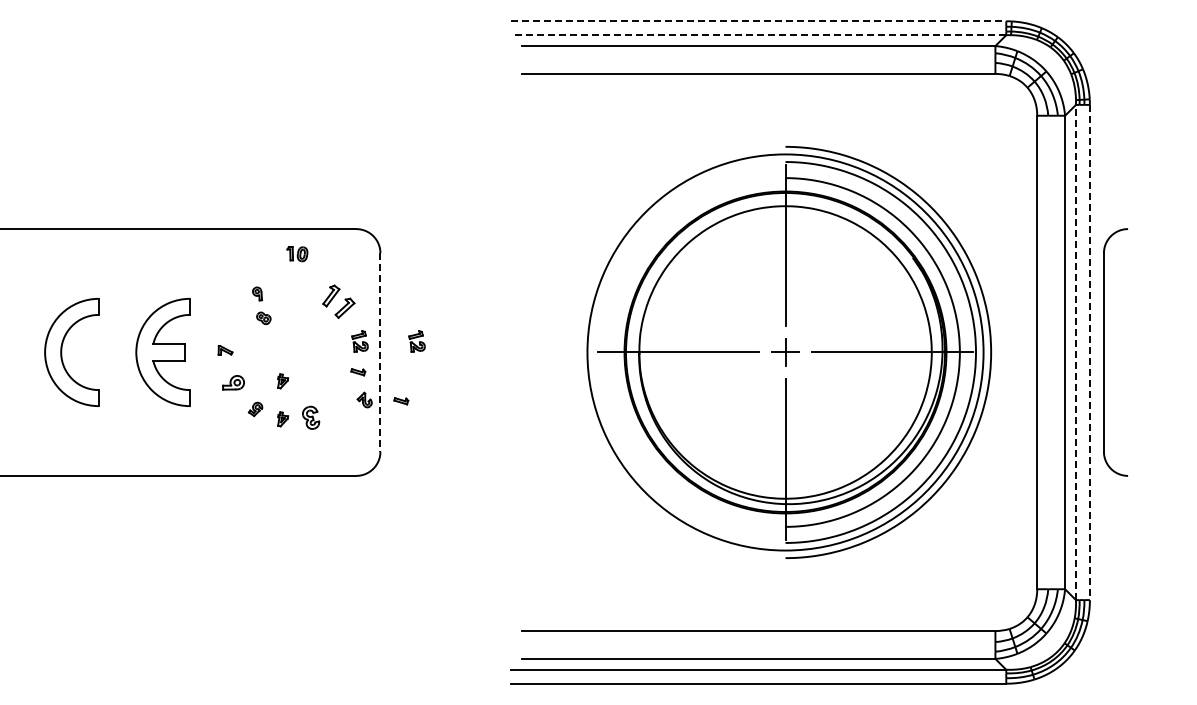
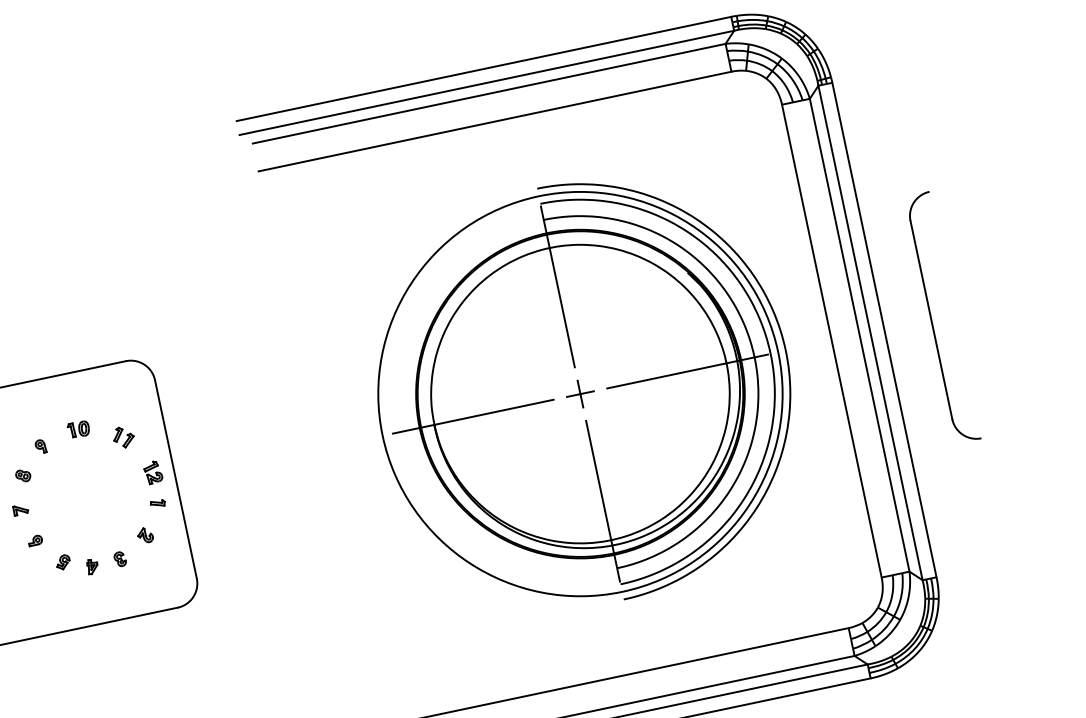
line: (758, 21) -> (483, 69), dashed -> solid
line: (758, 35) -> (486, 83), dashed -> solid
part: (297, 254) -> (78, 429), moved
part: (338, 301) -> (123, 437), size x0.62
part: (263, 318) -> (23, 476), moved
part: (416, 341) -> (209, 460), removed
line: (380, 352) -> (175, 479), dashed -> solid
line: (1075, 352) -> (870, 333), dashed -> solid
line: (1089, 352) -> (884, 330), dashed -> solid
part: (1104, 352) -> (931, 320), moved
part: (283, 381) -> (85, 528), removed
part: (232, 382) -> (34, 540), size x0.62
part: (364, 399) -> (144, 534), moved
part: (401, 401) -> (207, 523), removed
part: (310, 417) -> (119, 558), size x0.62

